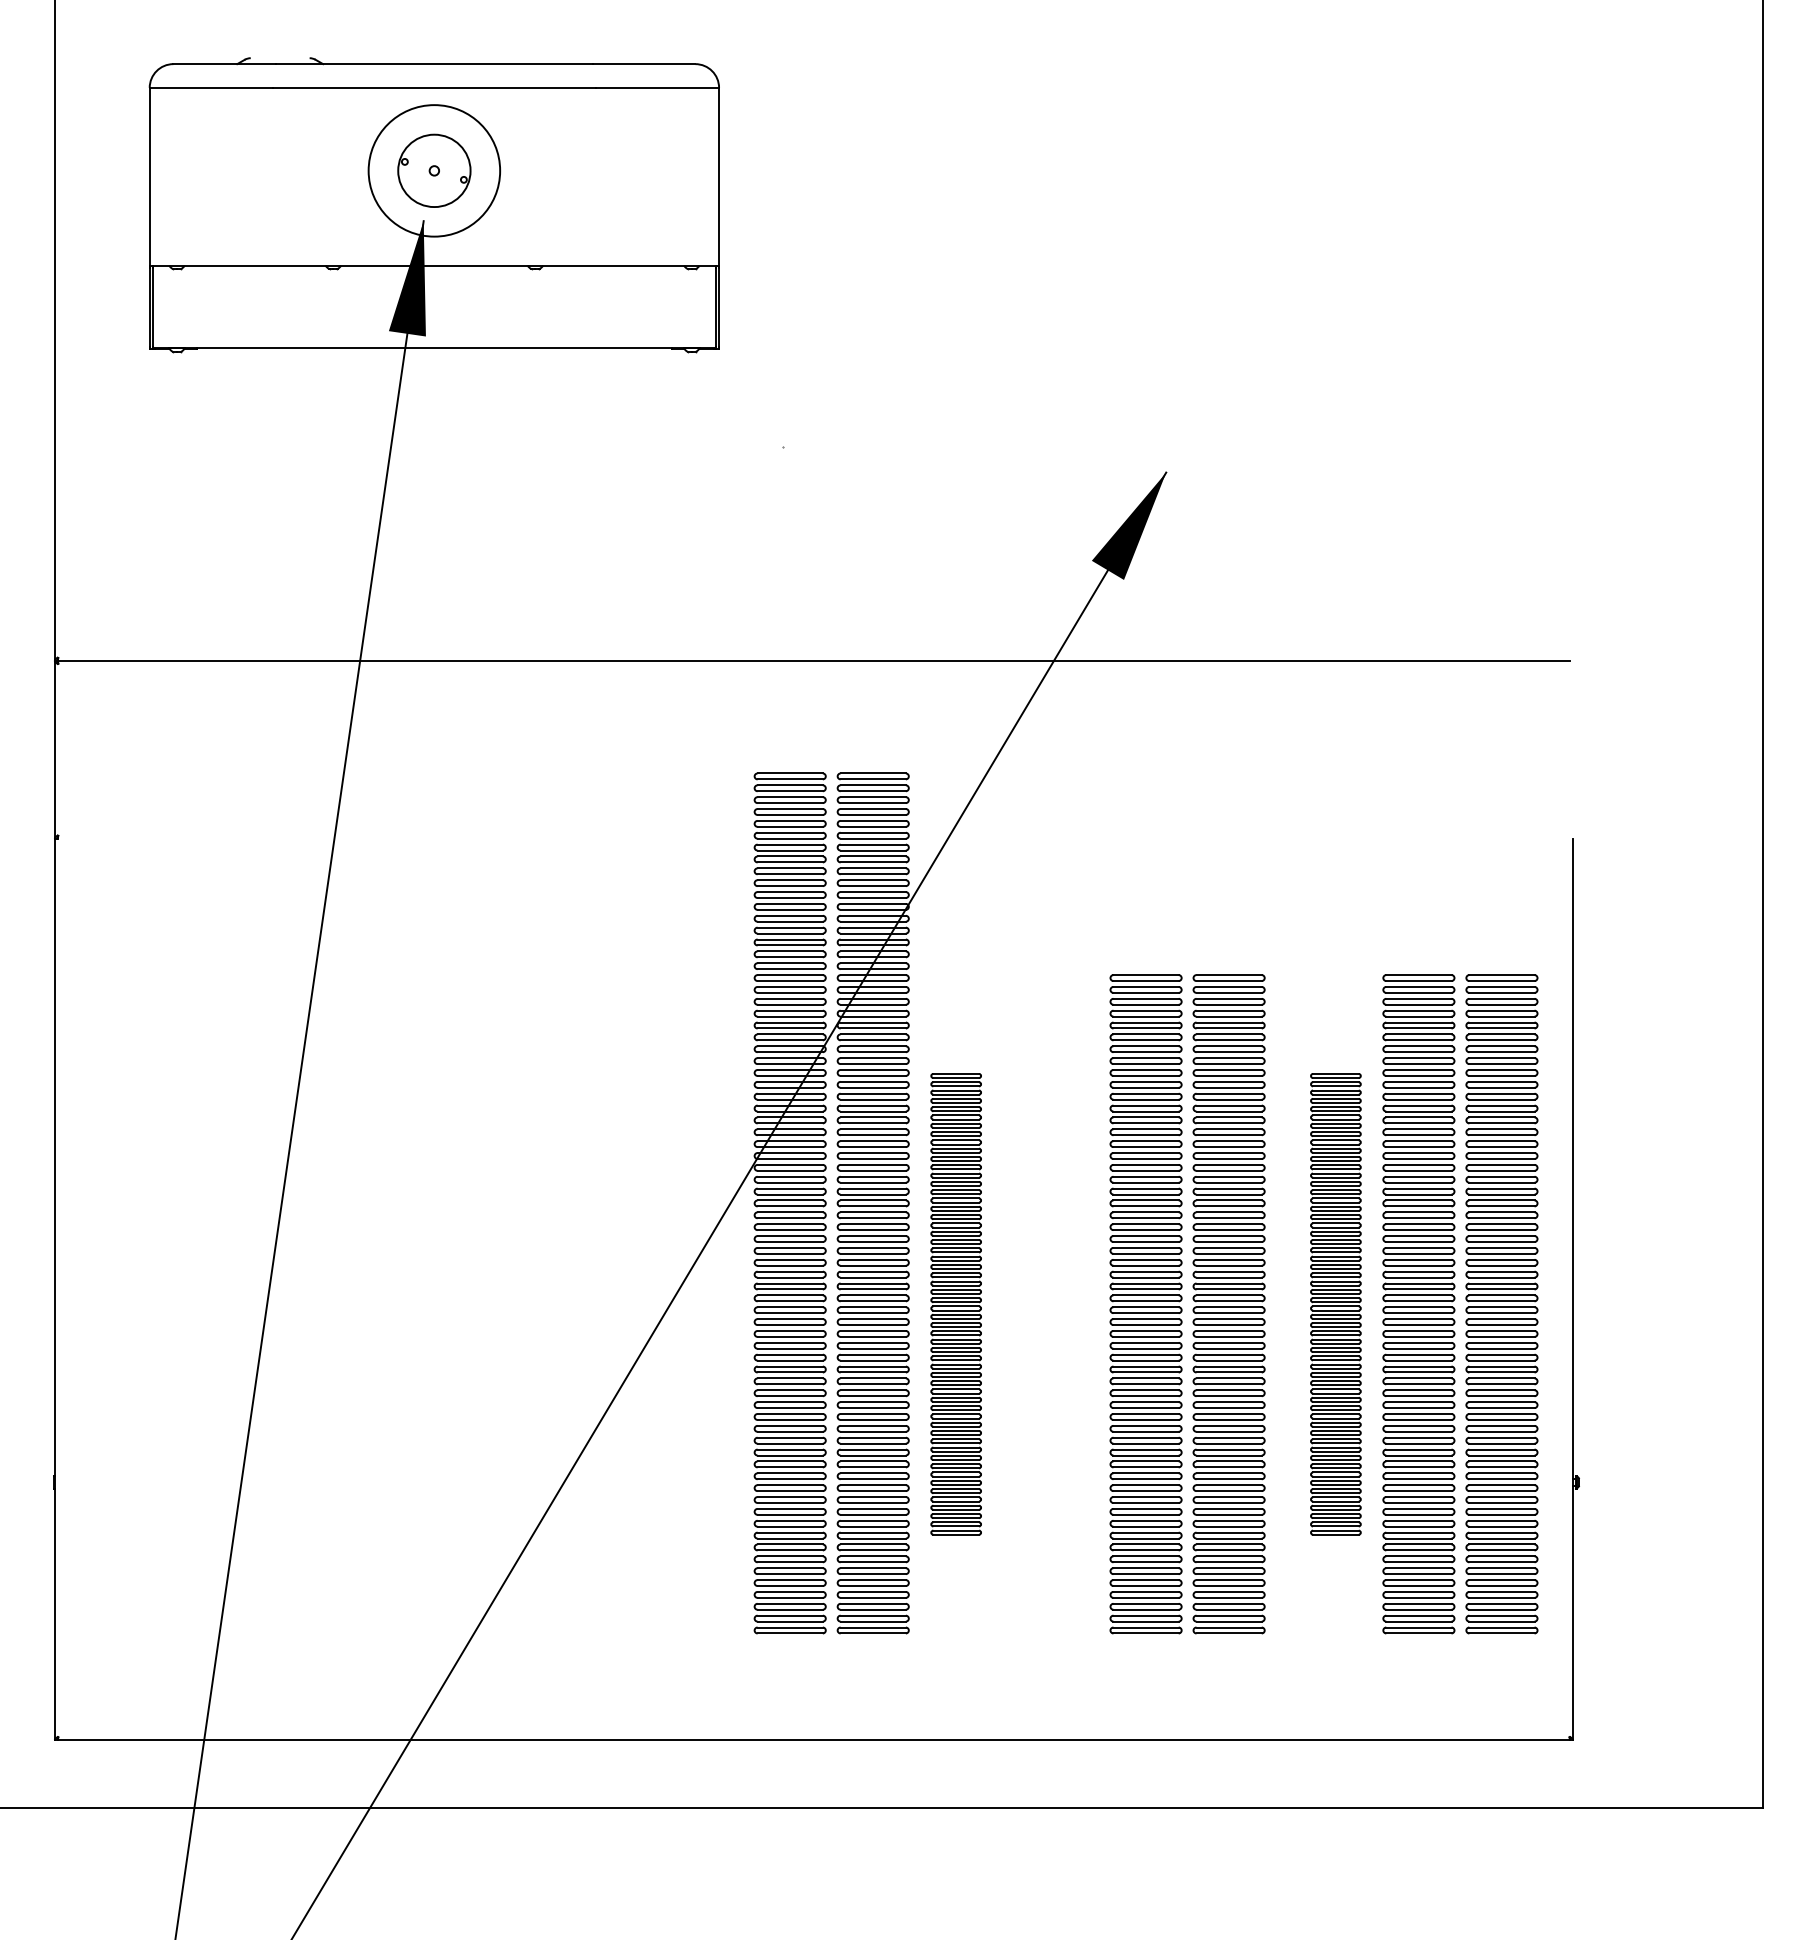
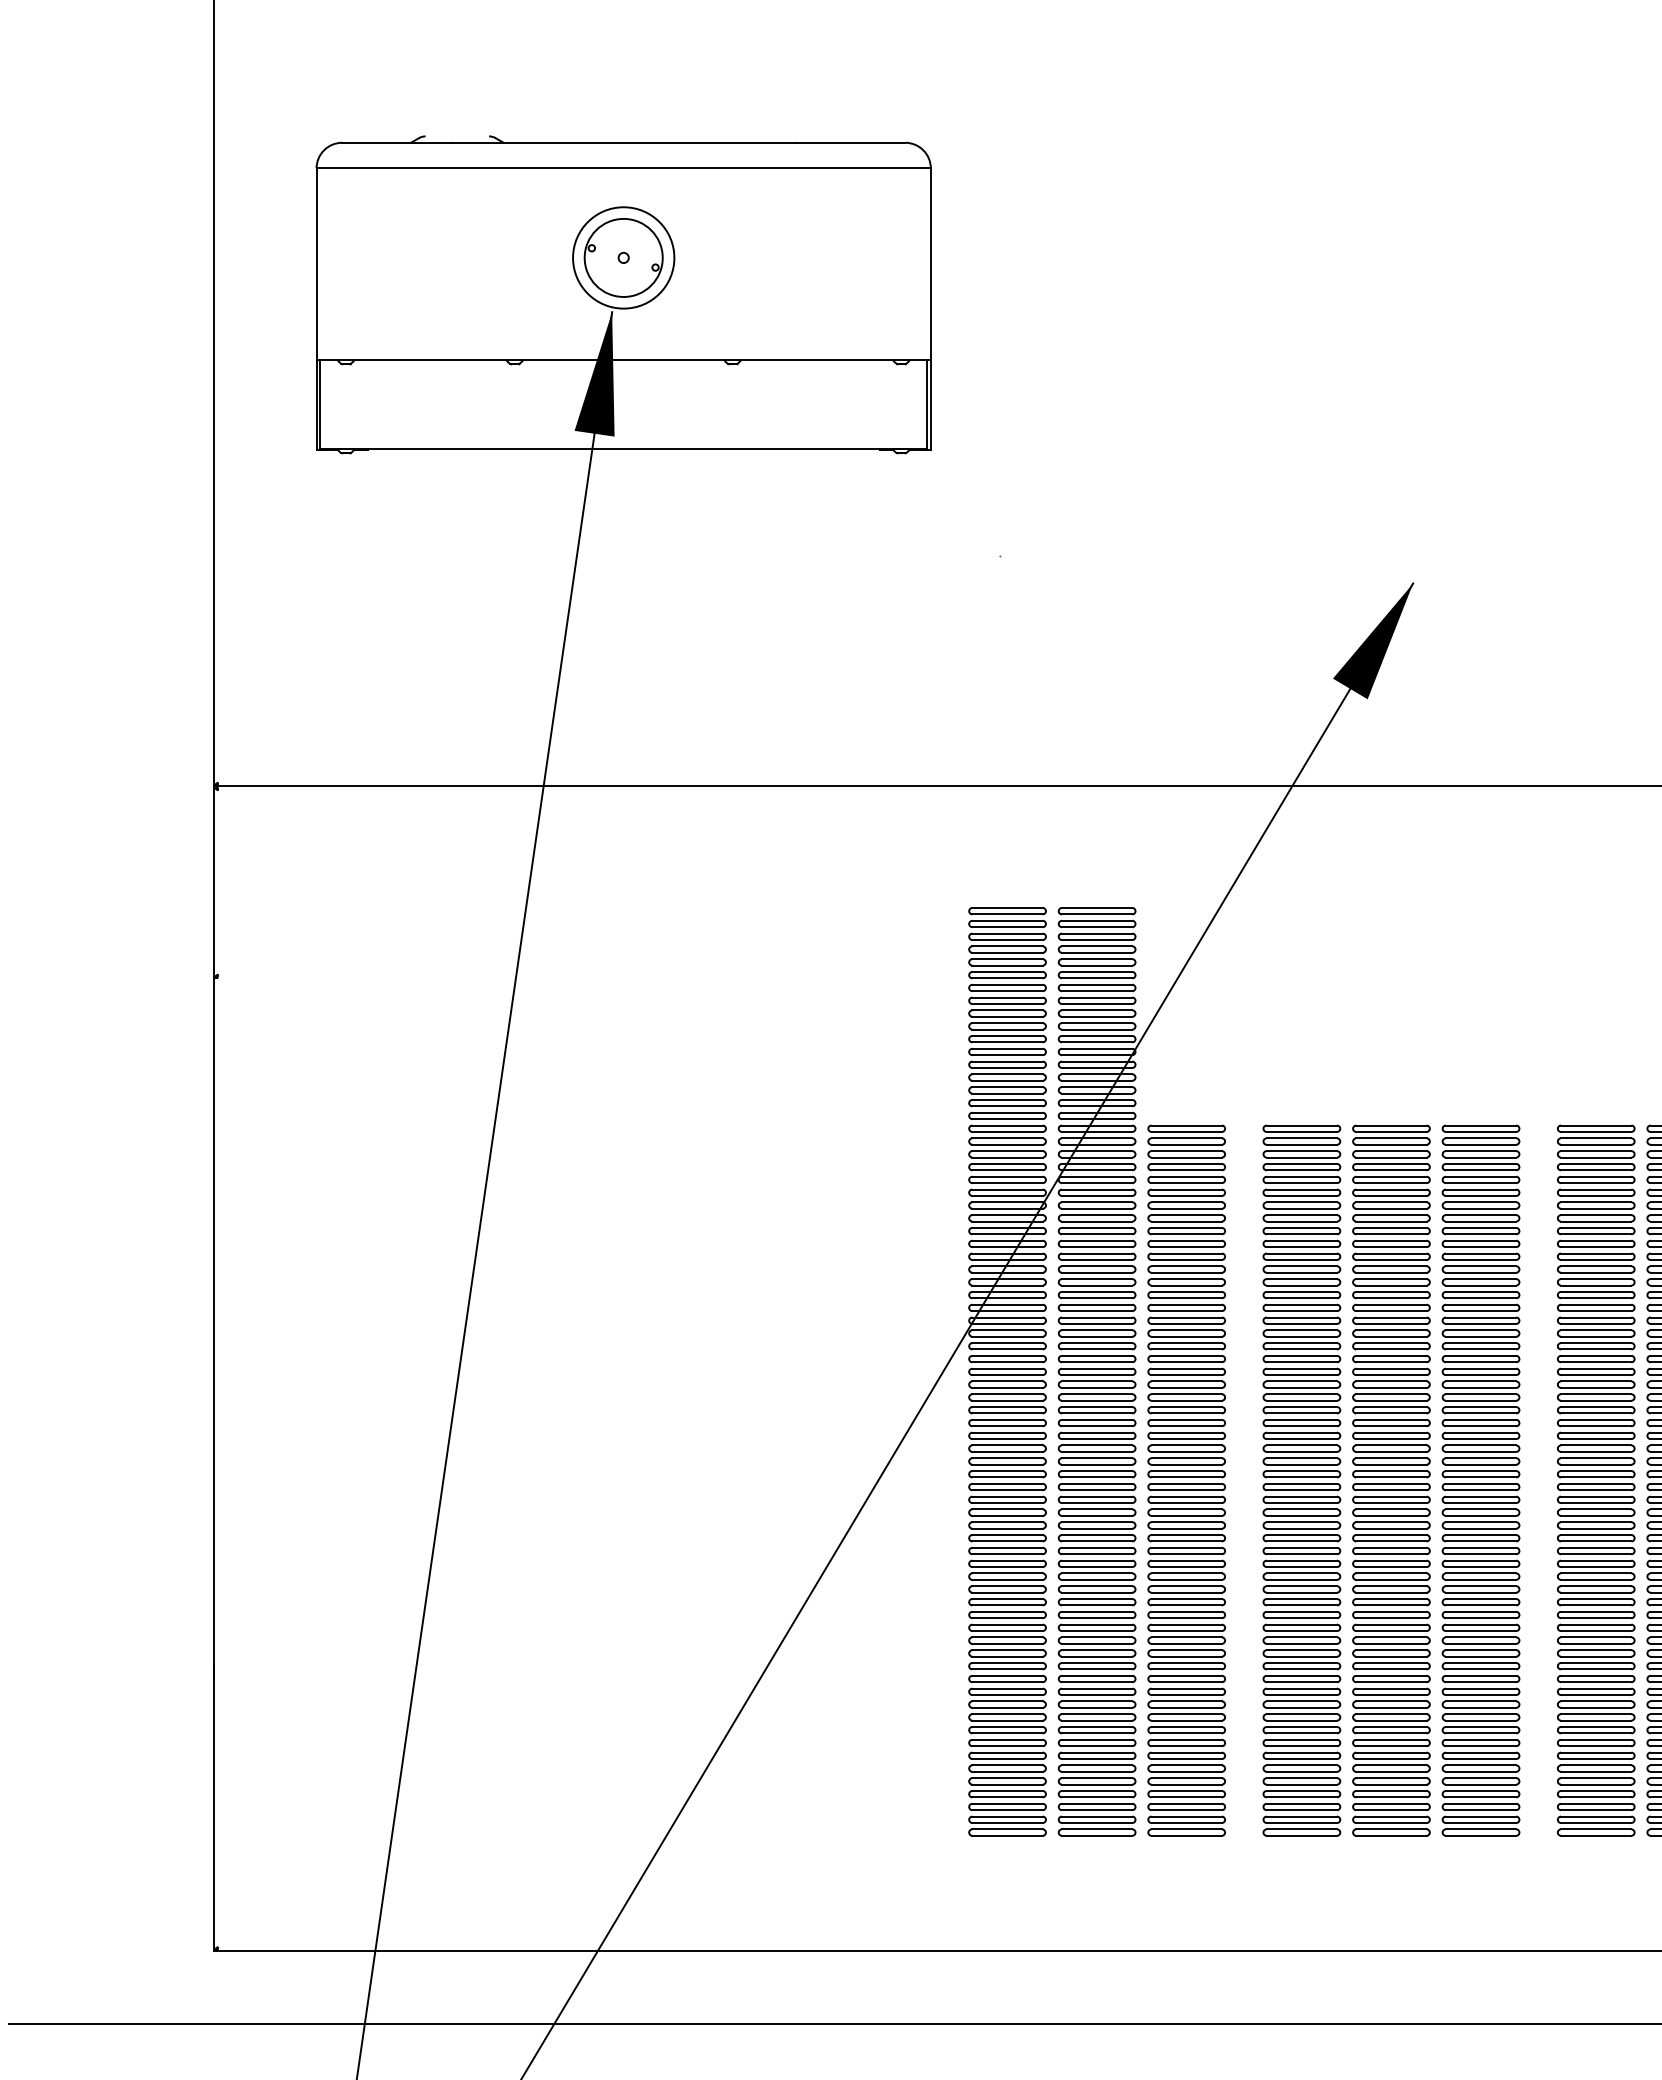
circle: (434, 170) -> (623, 257), size x0.71
part: (955, 1304) -> (1185, 1480), size x1.43
part: (1062, 1304) -> (1301, 1480), added
part: (1335, 1304) -> (1595, 1480), size x1.43

